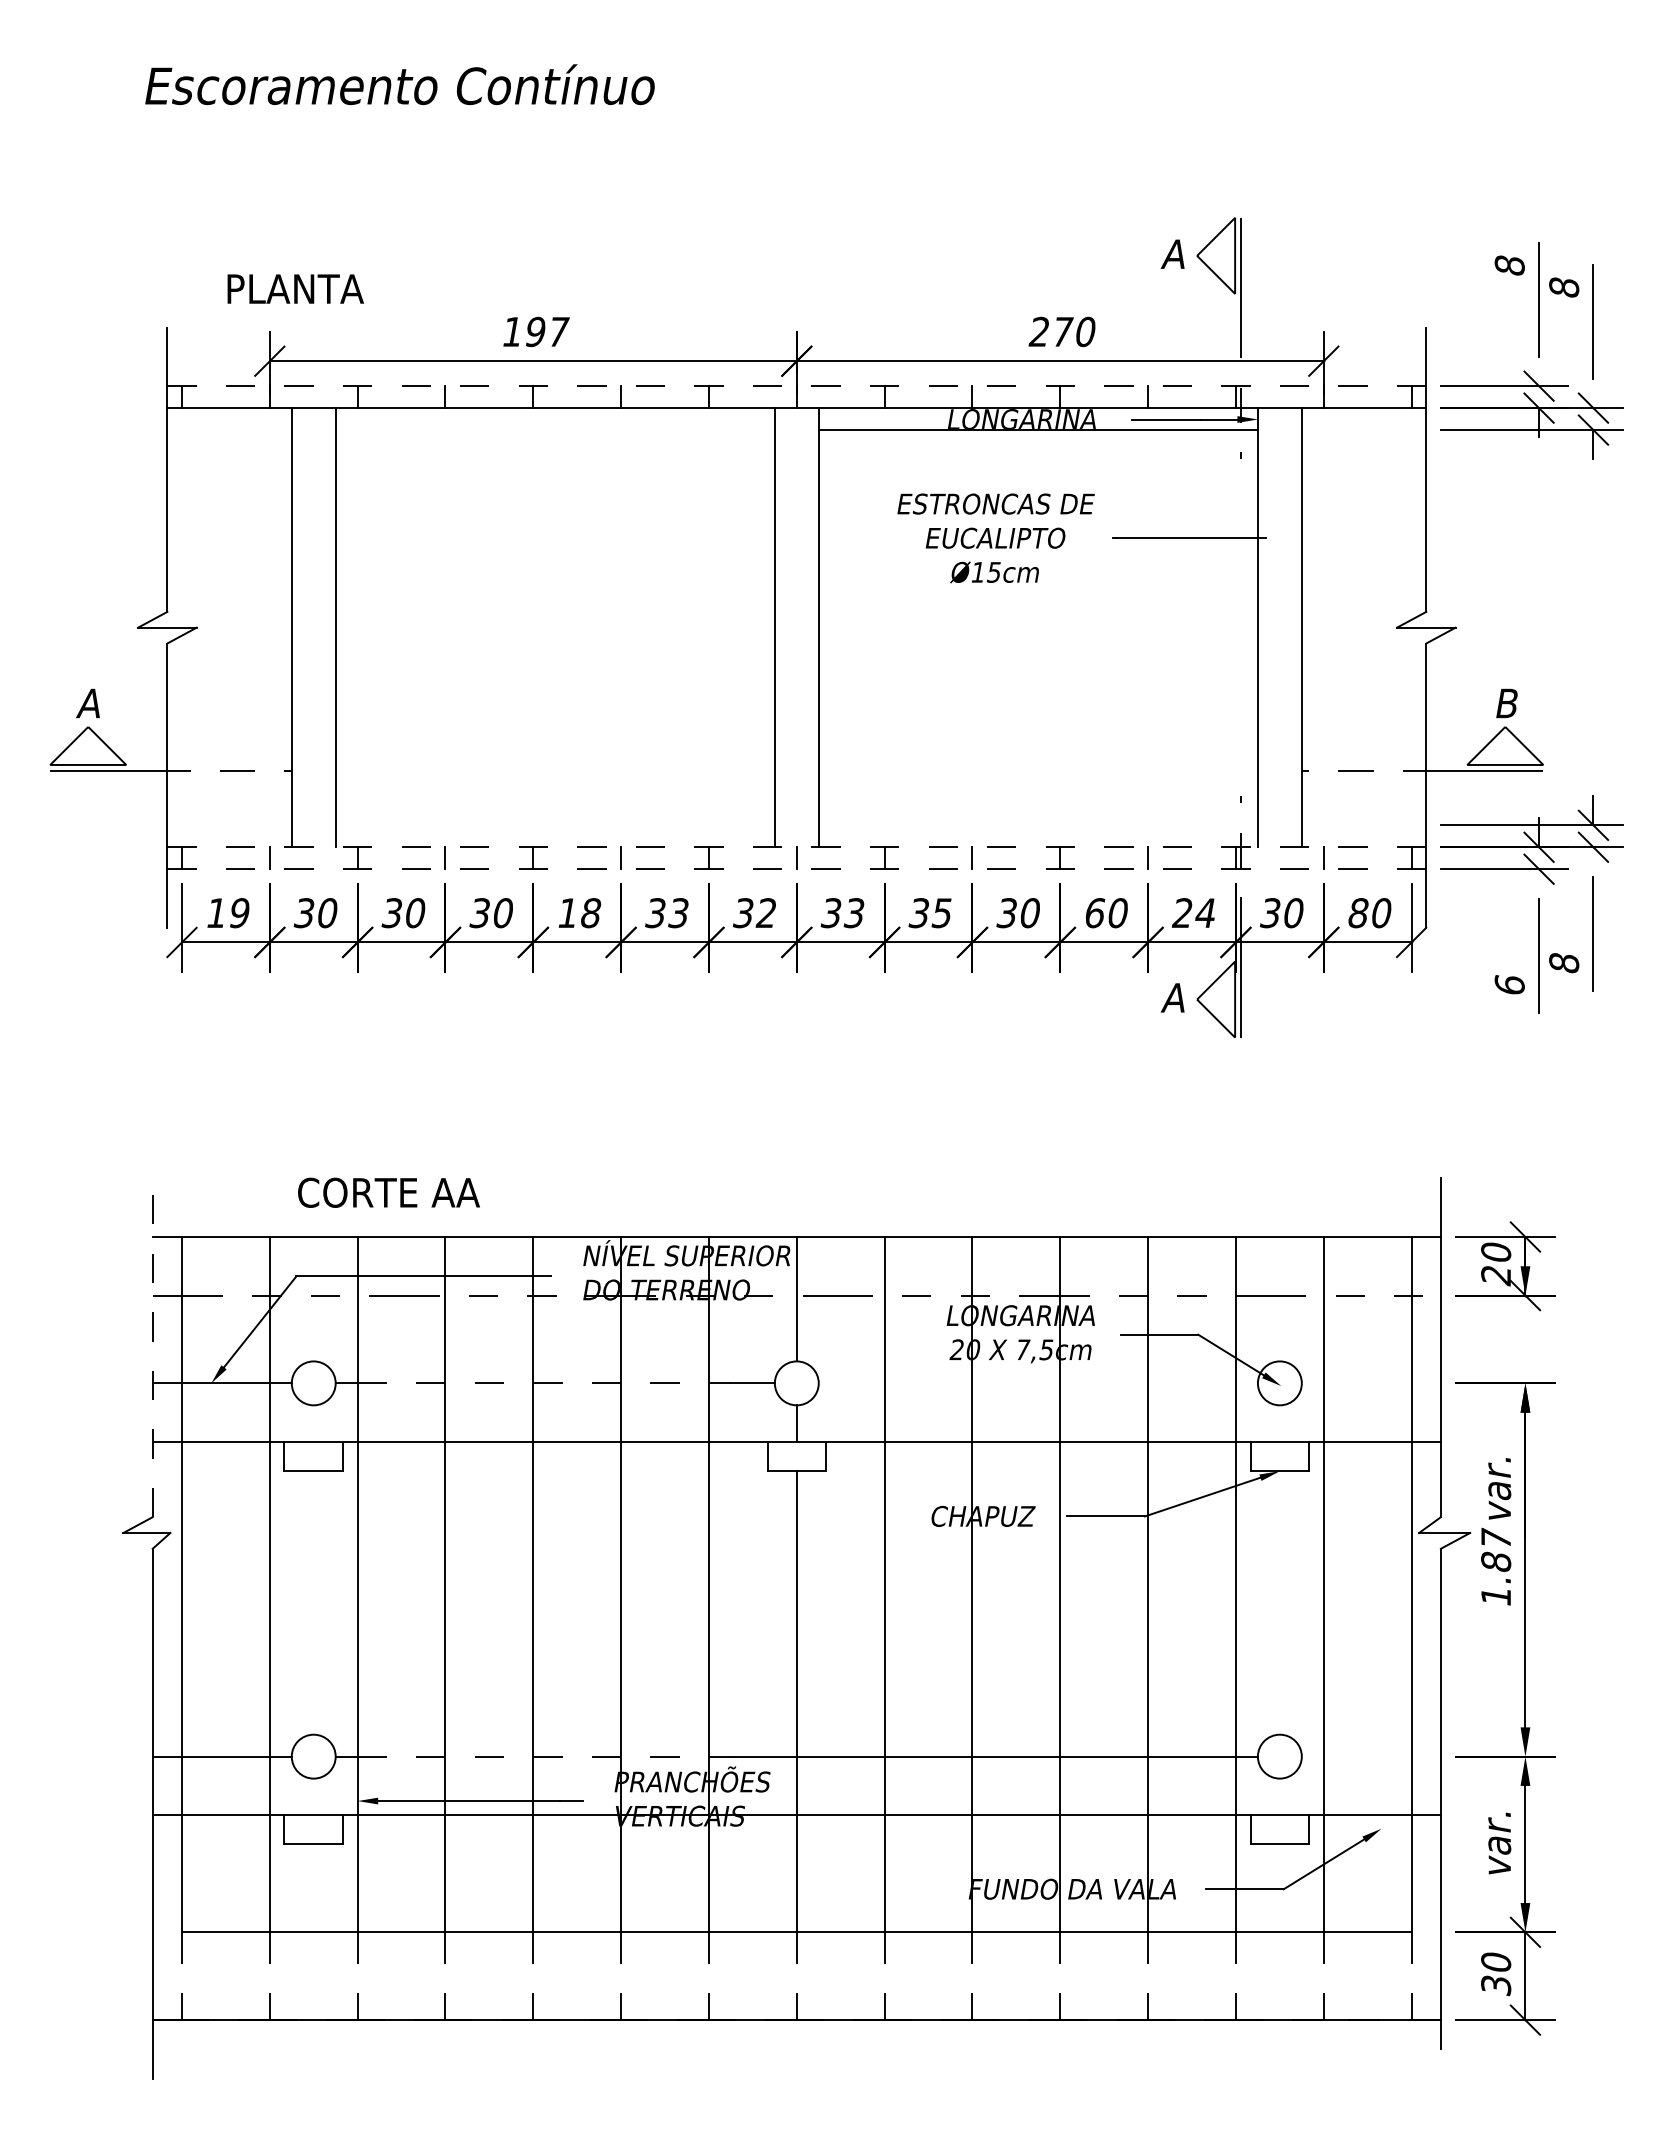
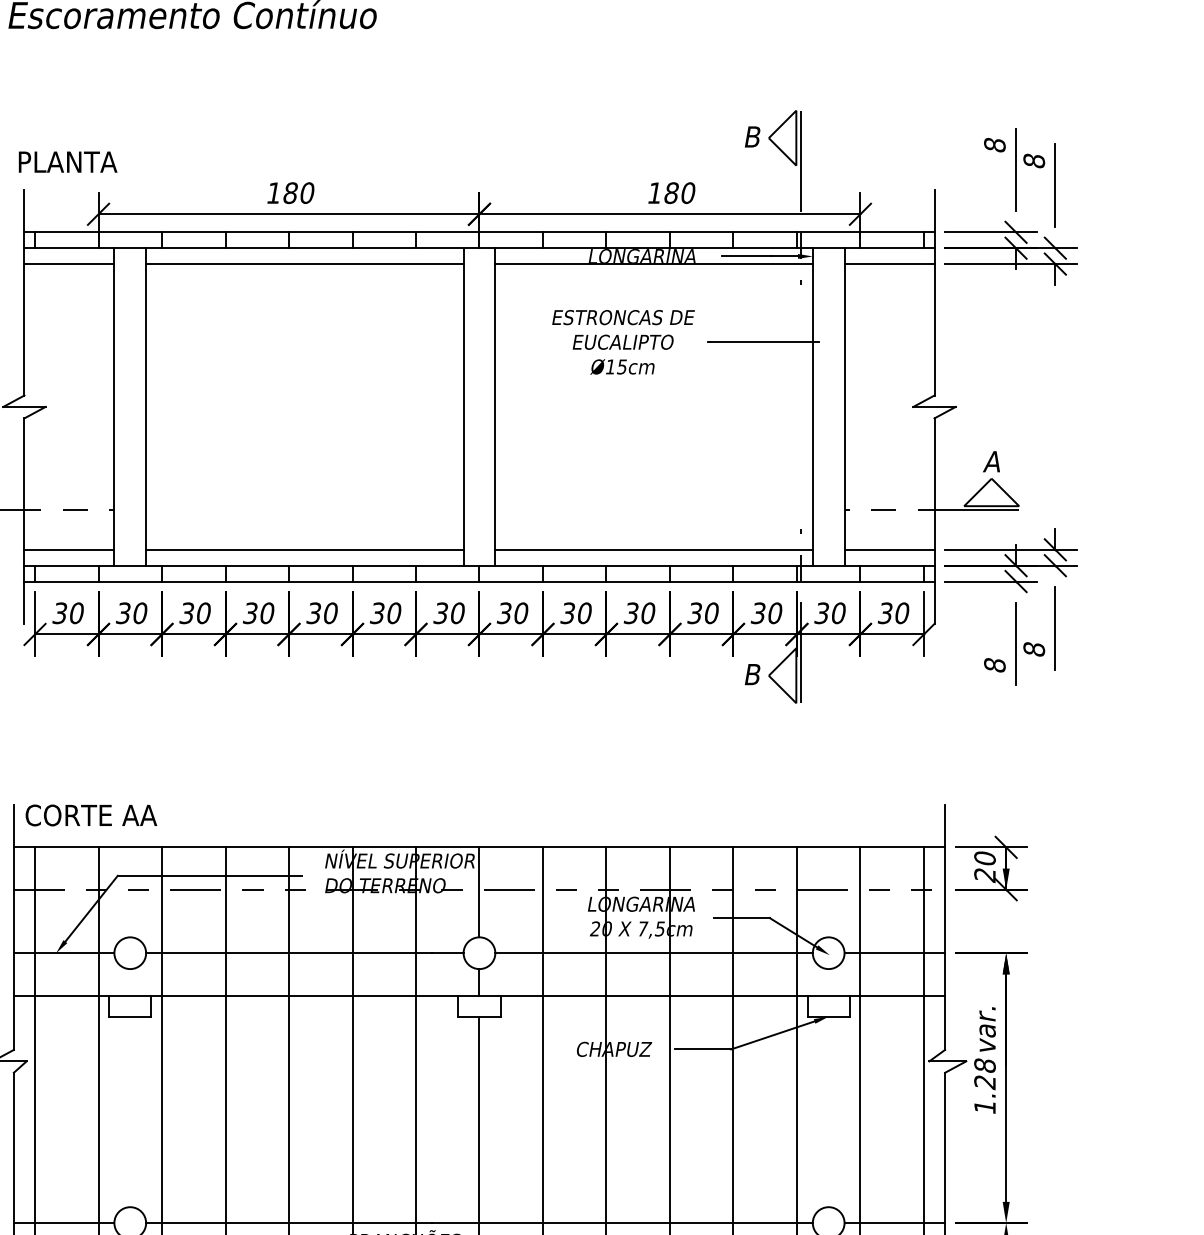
text: (1172, 253) -> (751, 136), A -> B
text: (295, 288) -> (67, 161), moved
text: (547, 331) -> (299, 192), 197 -> 180
text: (1050, 331) -> (662, 192), 270 -> 180
line: (797, 386) -> (479, 232), dashed -> solid
line: (229, 430) -> (69, 264), added
line: (554, 430) -> (304, 264), added
line: (1363, 430) -> (889, 264), added
text: (1505, 703) -> (991, 461), B -> A
line: (229, 825) -> (69, 549), added
line: (554, 825) -> (304, 549), added
line: (1037, 825) -> (653, 549), added
line: (1363, 825) -> (889, 549), added
line: (797, 847) -> (479, 565), dashed -> solid
line: (797, 869) -> (479, 581), dashed -> solid
text: (227, 913) -> (67, 613), 19 -> 30
text: (579, 913) -> (322, 613), 18 -> 30
text: (678, 913) -> (393, 613), 33 -> 30
text: (765, 913) -> (456, 613), 32 -> 30
text: (853, 913) -> (520, 613), 33 -> 30
text: (941, 913) -> (584, 613), 35 -> 30
text: (1094, 913) -> (694, 613), 60 -> 30
text: (1193, 913) -> (766, 613), 24 -> 30
text: (1357, 913) -> (884, 613), 80 -> 30
text: (1509, 985) -> (994, 665), 6 -> 8
text: (1172, 997) -> (751, 674), A -> B
text: (388, 1192) -> (91, 815), moved
line: (152, 1347) -> (13, 927), dashed -> solid
line: (544, 1383) -> (297, 953), dashed -> solid
line: (1037, 1383) -> (653, 953), added
line: (1370, 1383) -> (894, 953), added
text: (1496, 1549) -> (985, 1073), 1.87 -> 1.28
line: (544, 1756) -> (297, 1222), dashed -> solid
line: (1370, 1756) -> (894, 1222), added

